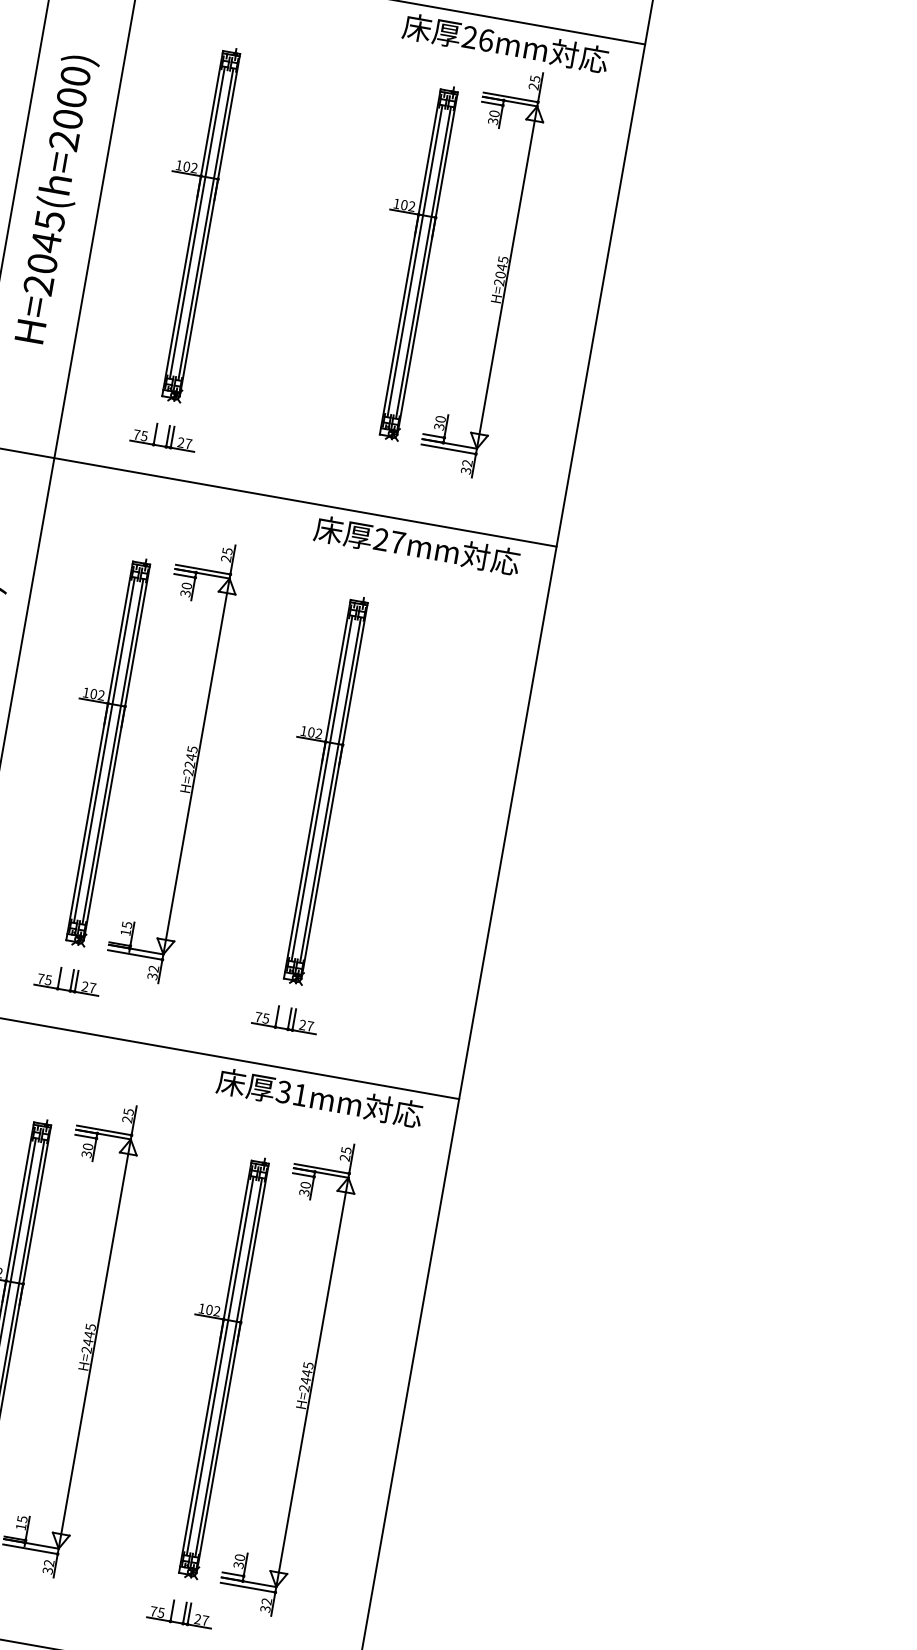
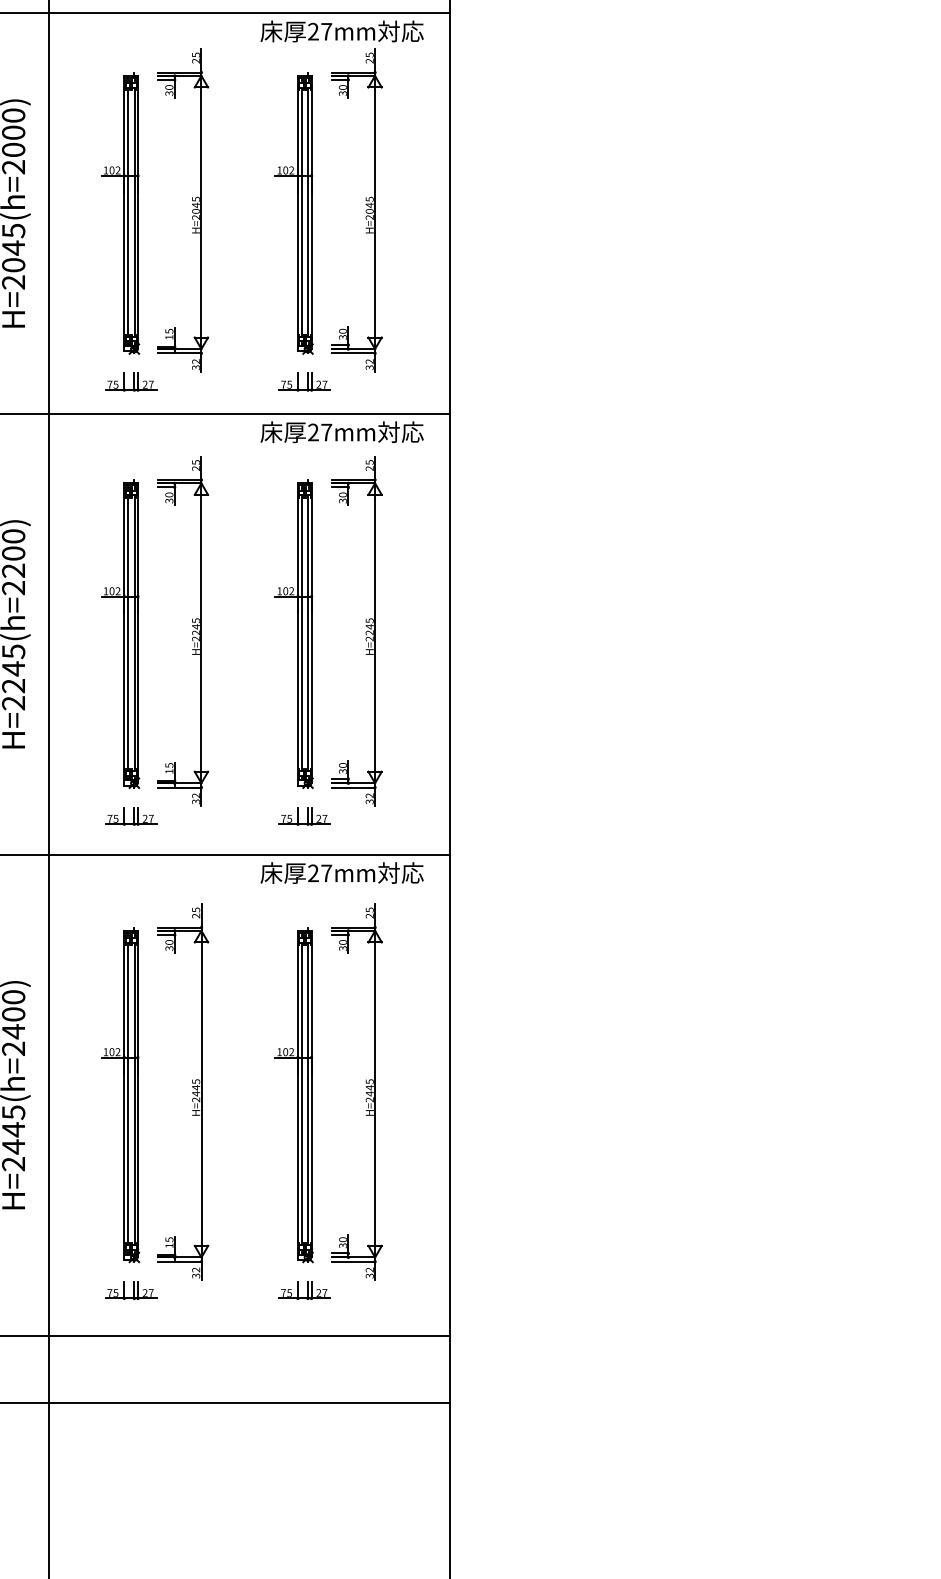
text: (486, 39) -> (326, 31), 26mm -> 27mm
part: (278, 234) -> (192, 210), added
part: (381, 473) -> (304, 381), added
part: (402, 801) -> (365, 632), added
text: (292, 1093) -> (320, 873), 31mm -> 27mm

